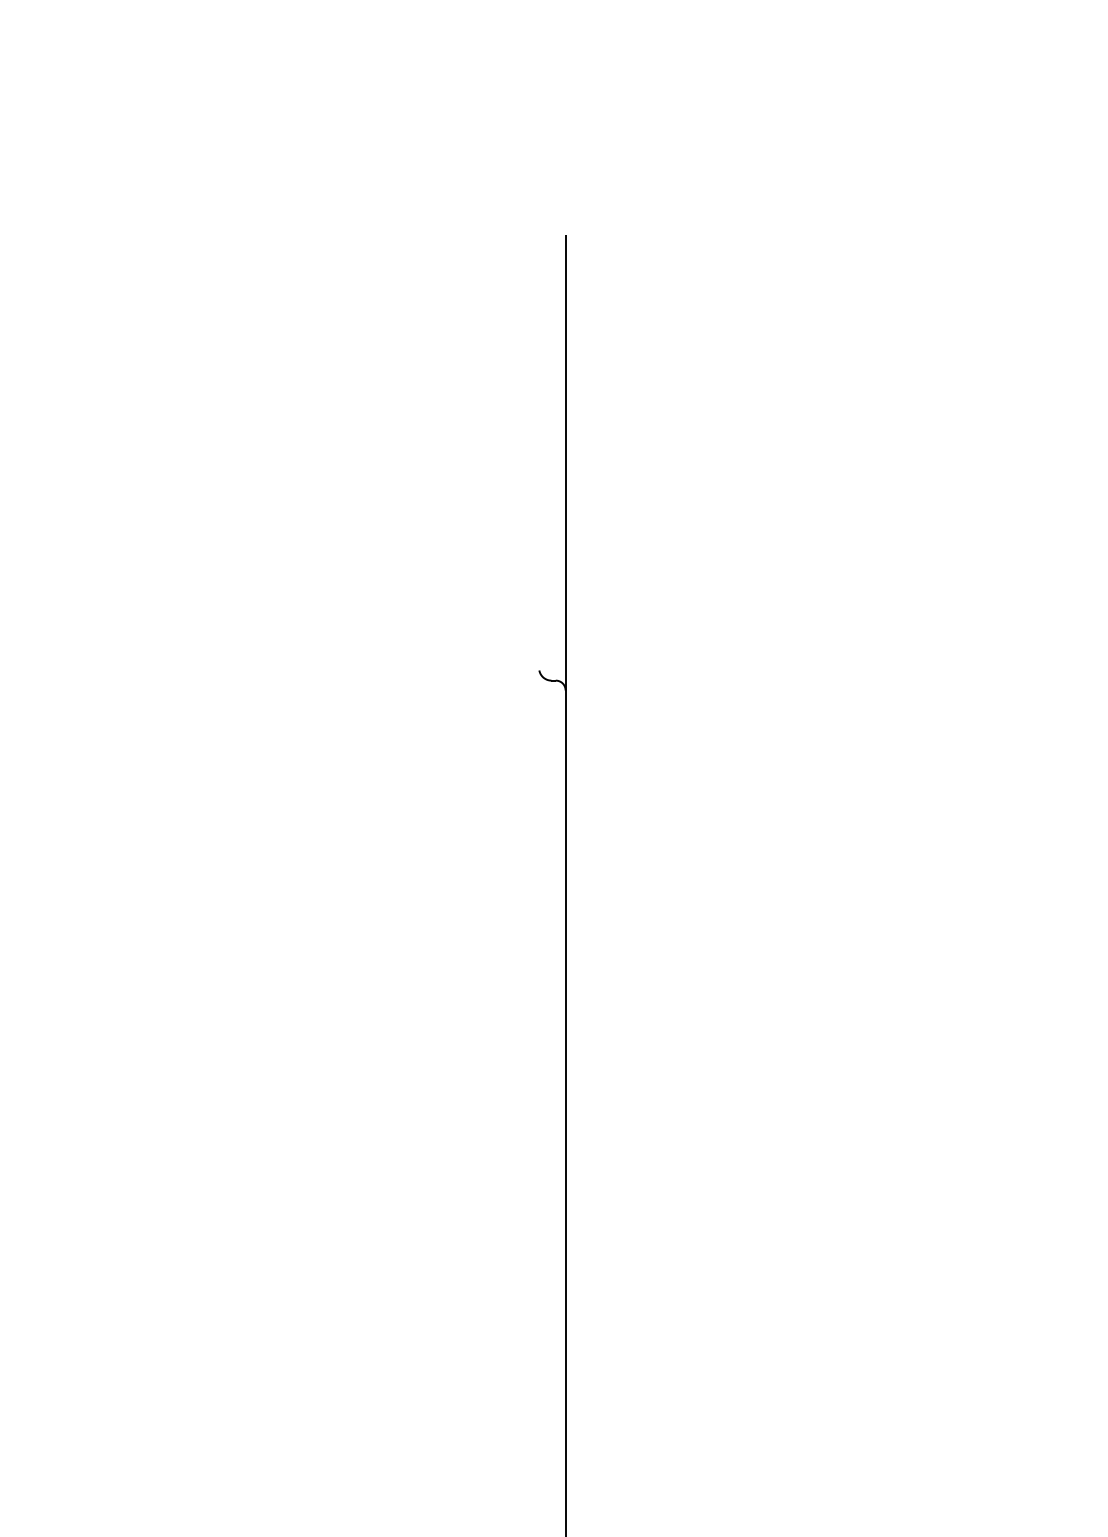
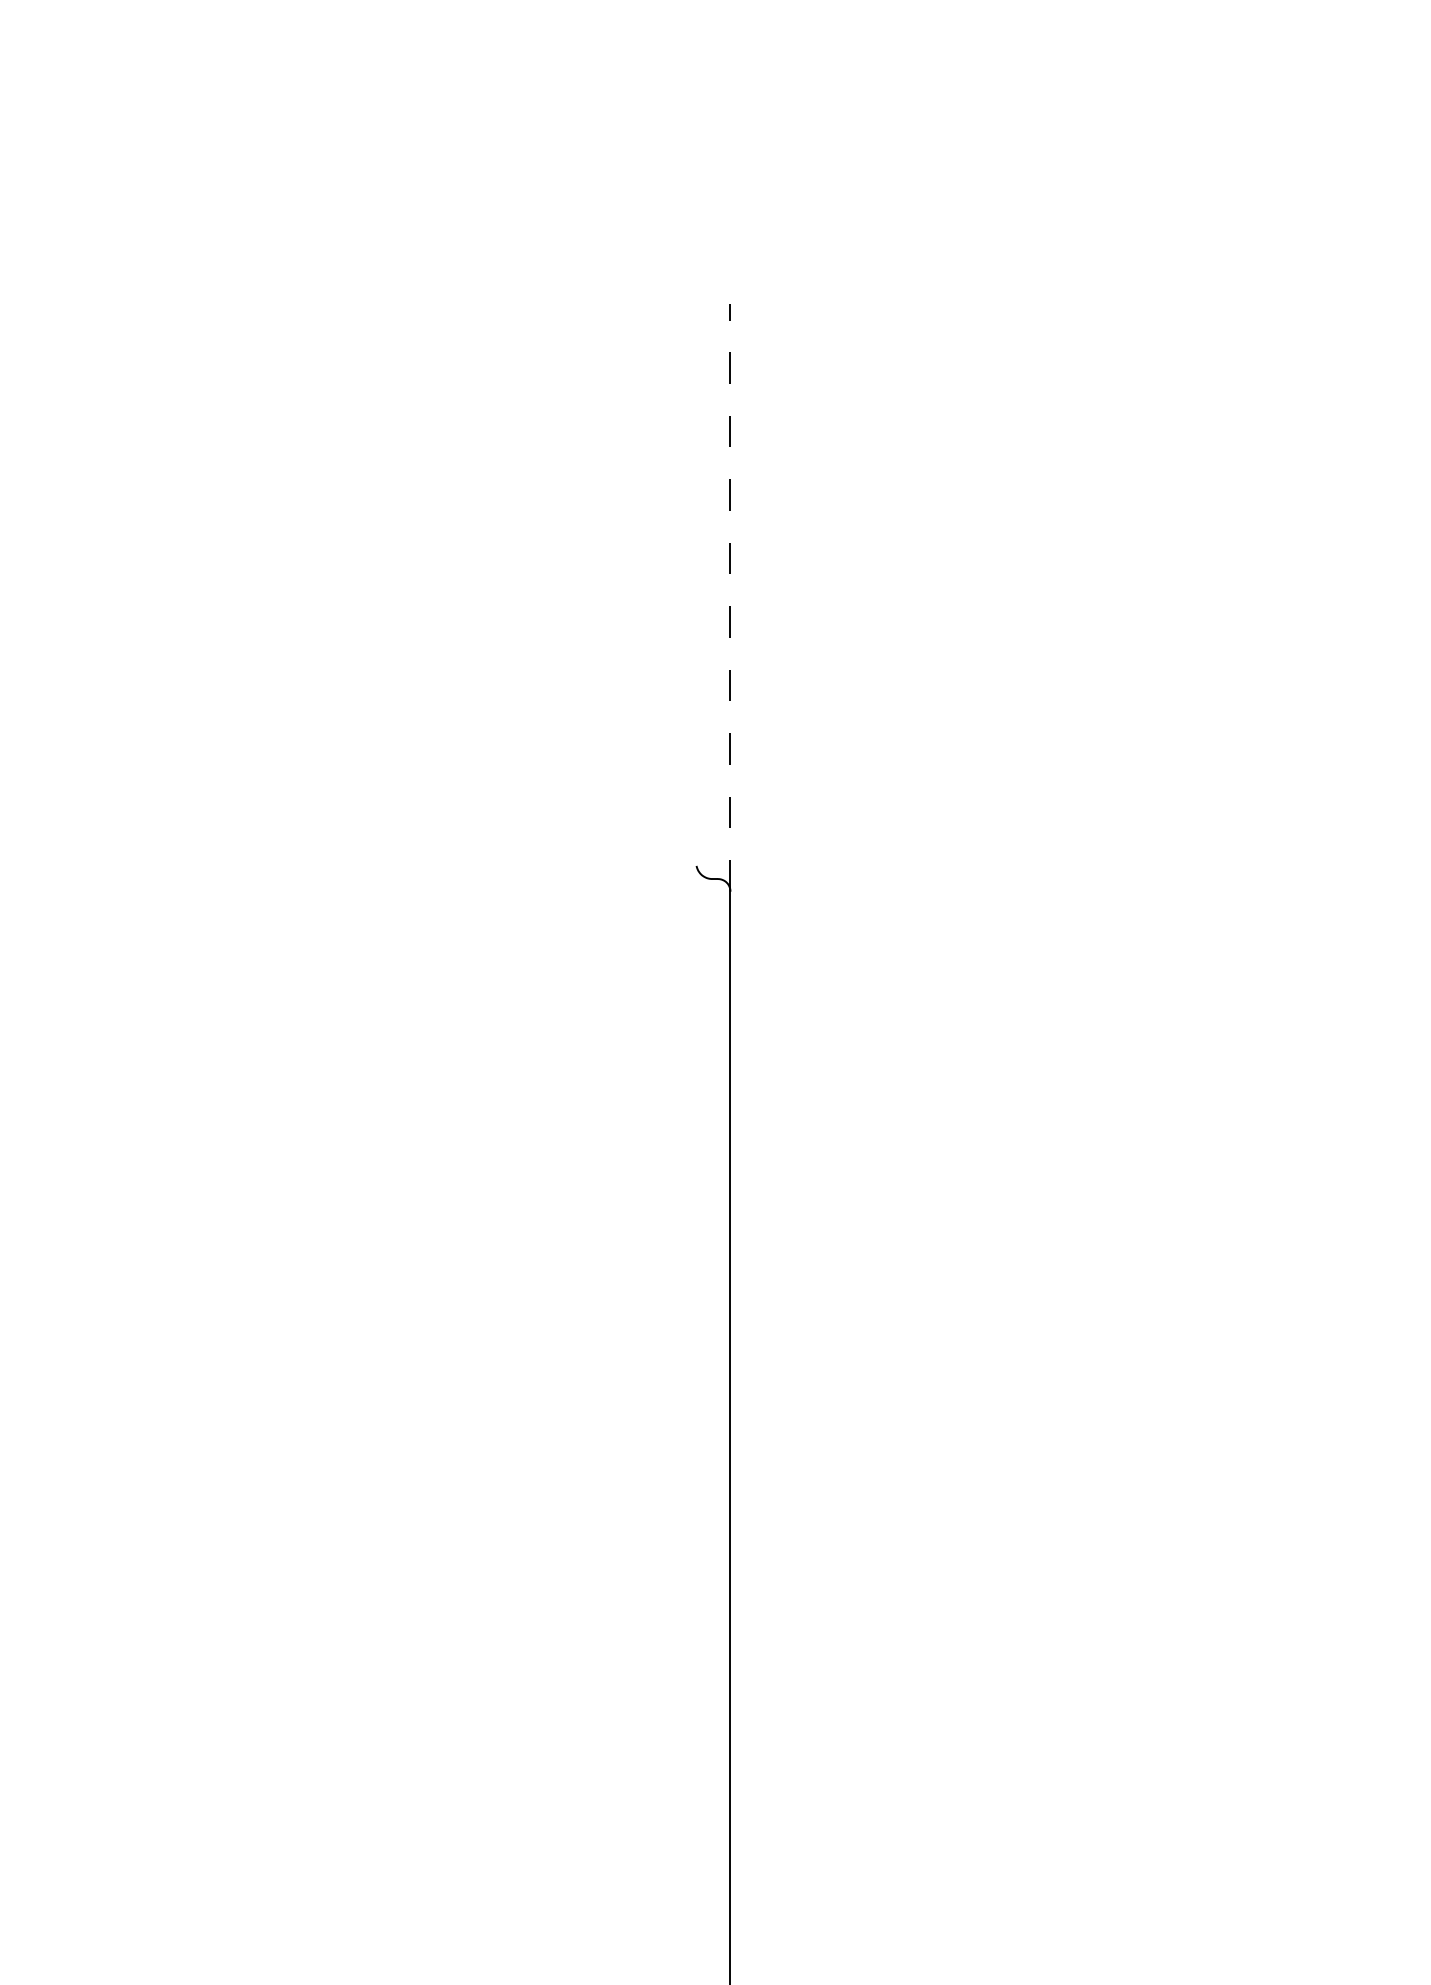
line: (565, 462) -> (730, 597), solid -> dashed

